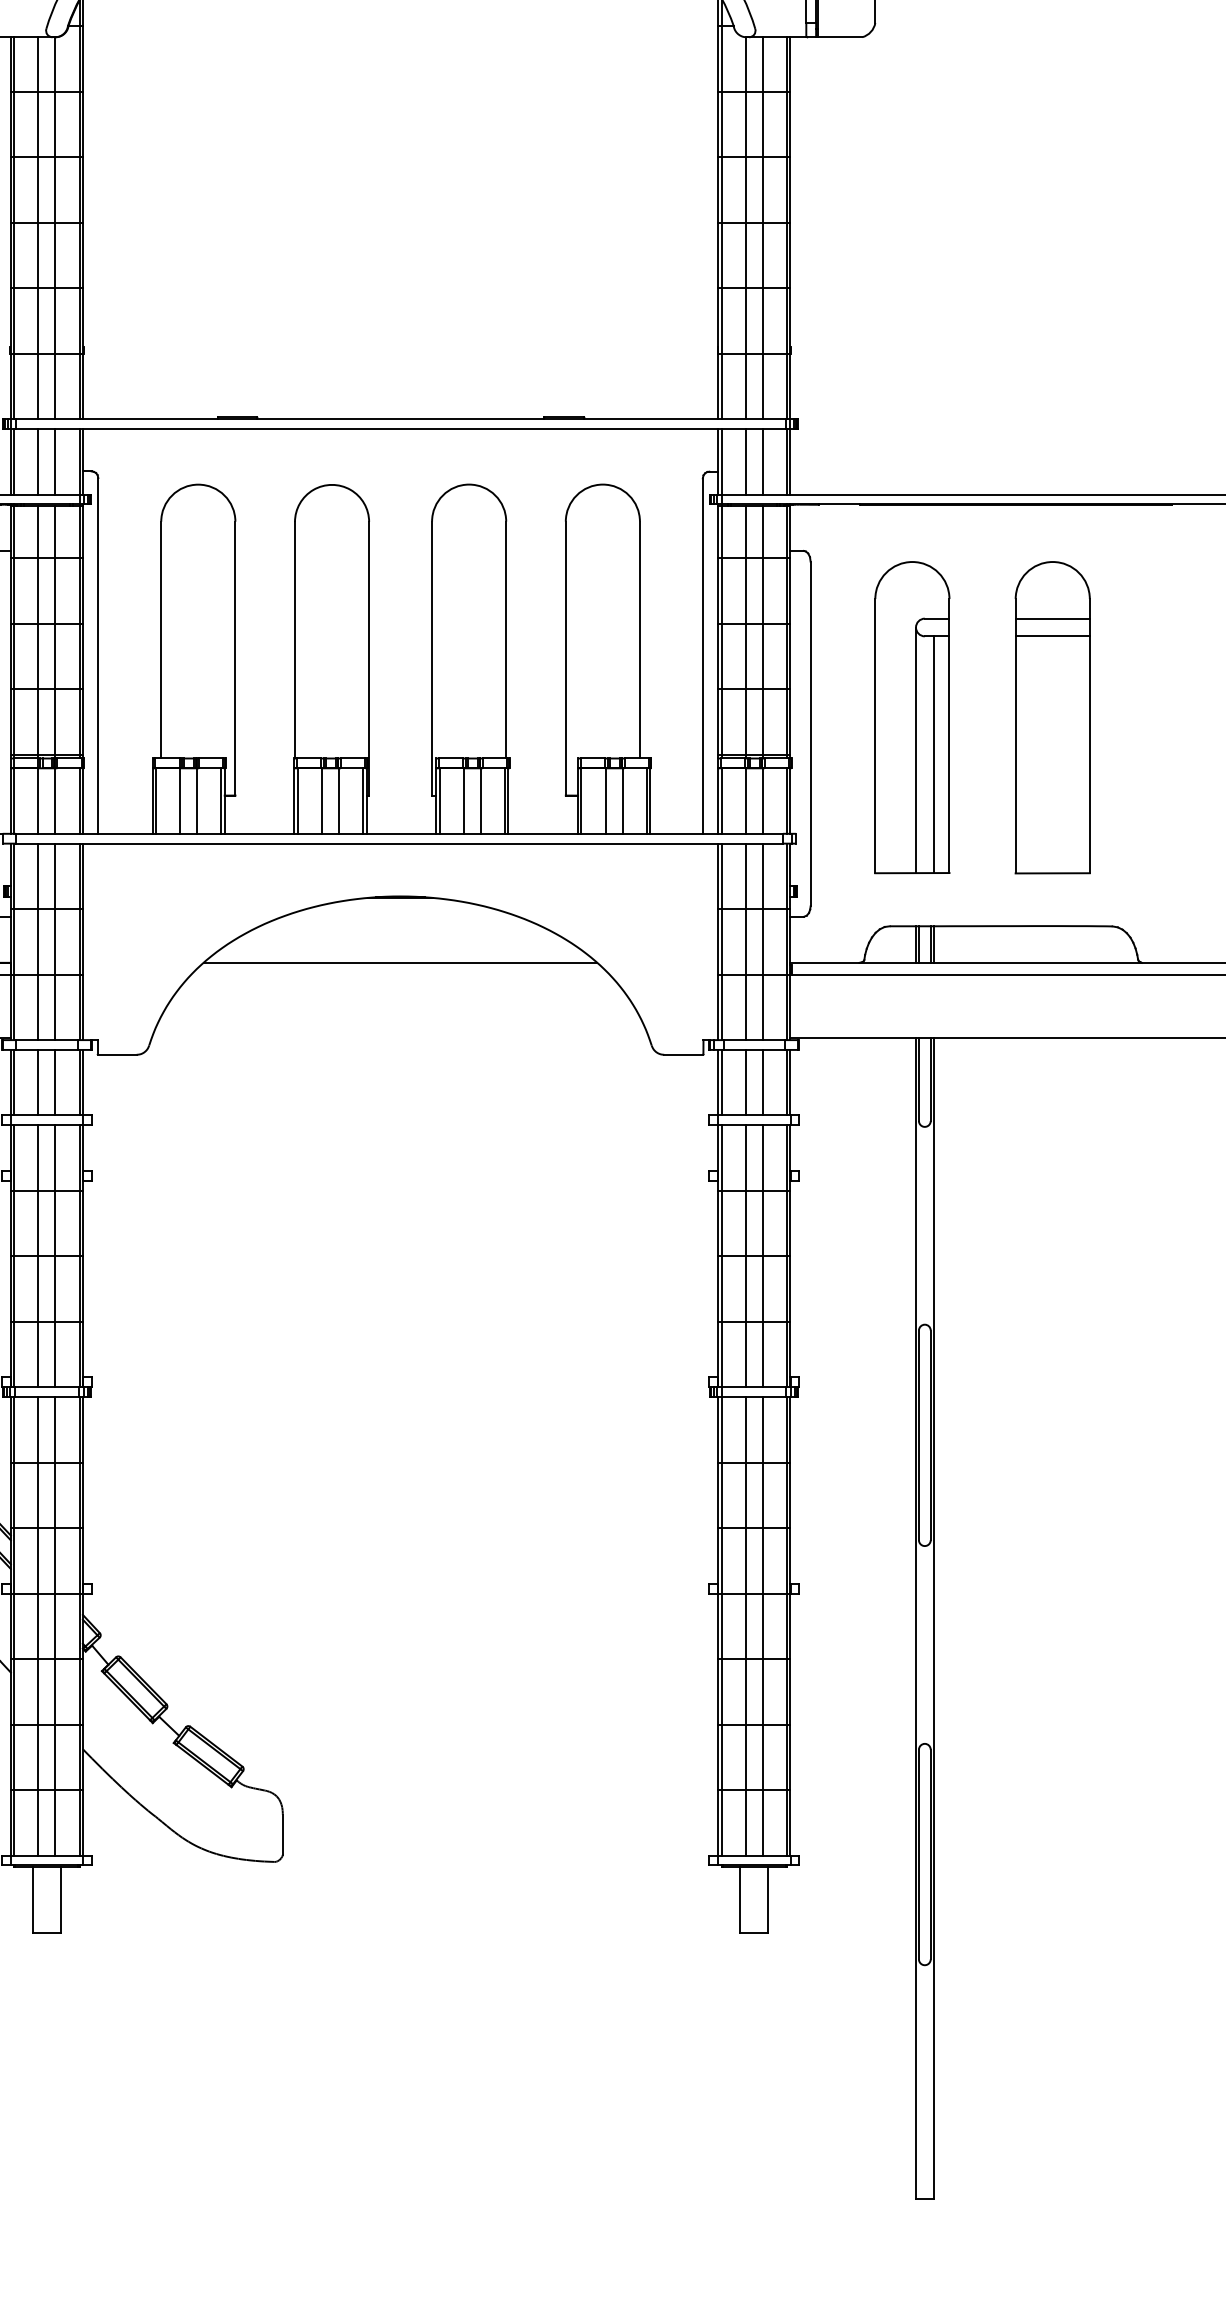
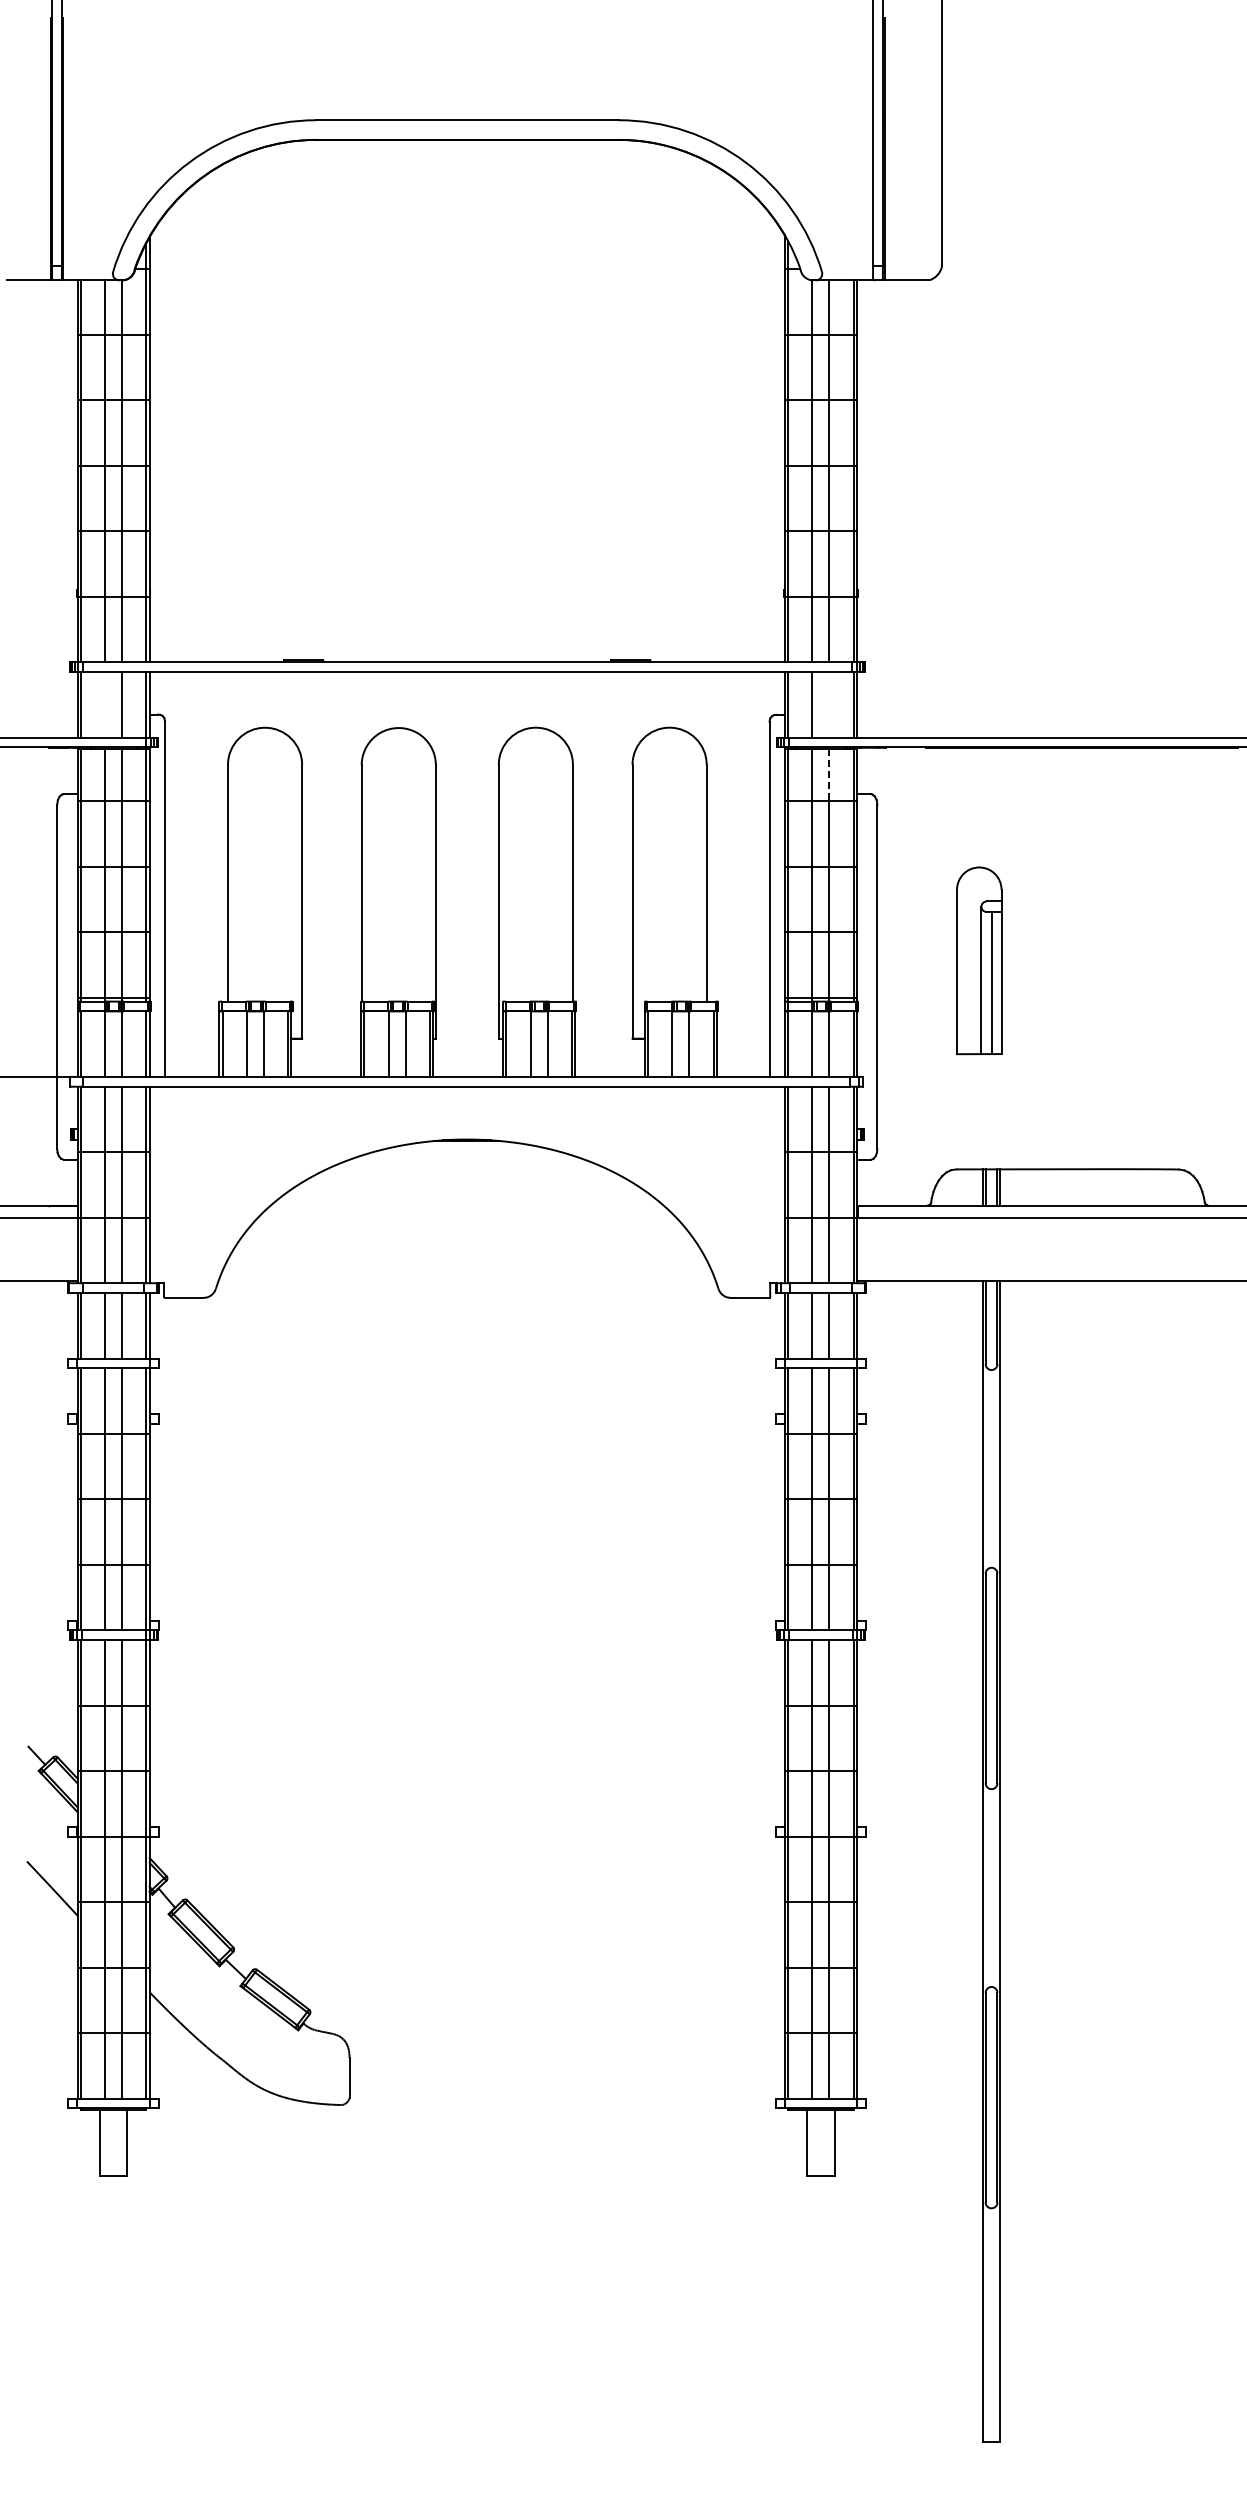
line: (38, 461) -> (105, 704), removed
line: (762, 461) -> (829, 704), removed
line: (762, 532) -> (829, 775), solid -> dashed
part: (912, 717) -> (979, 960), size x0.6
part: (1052, 717) -> (1119, 960), removed
line: (399, 962) -> (466, 1205), removed

